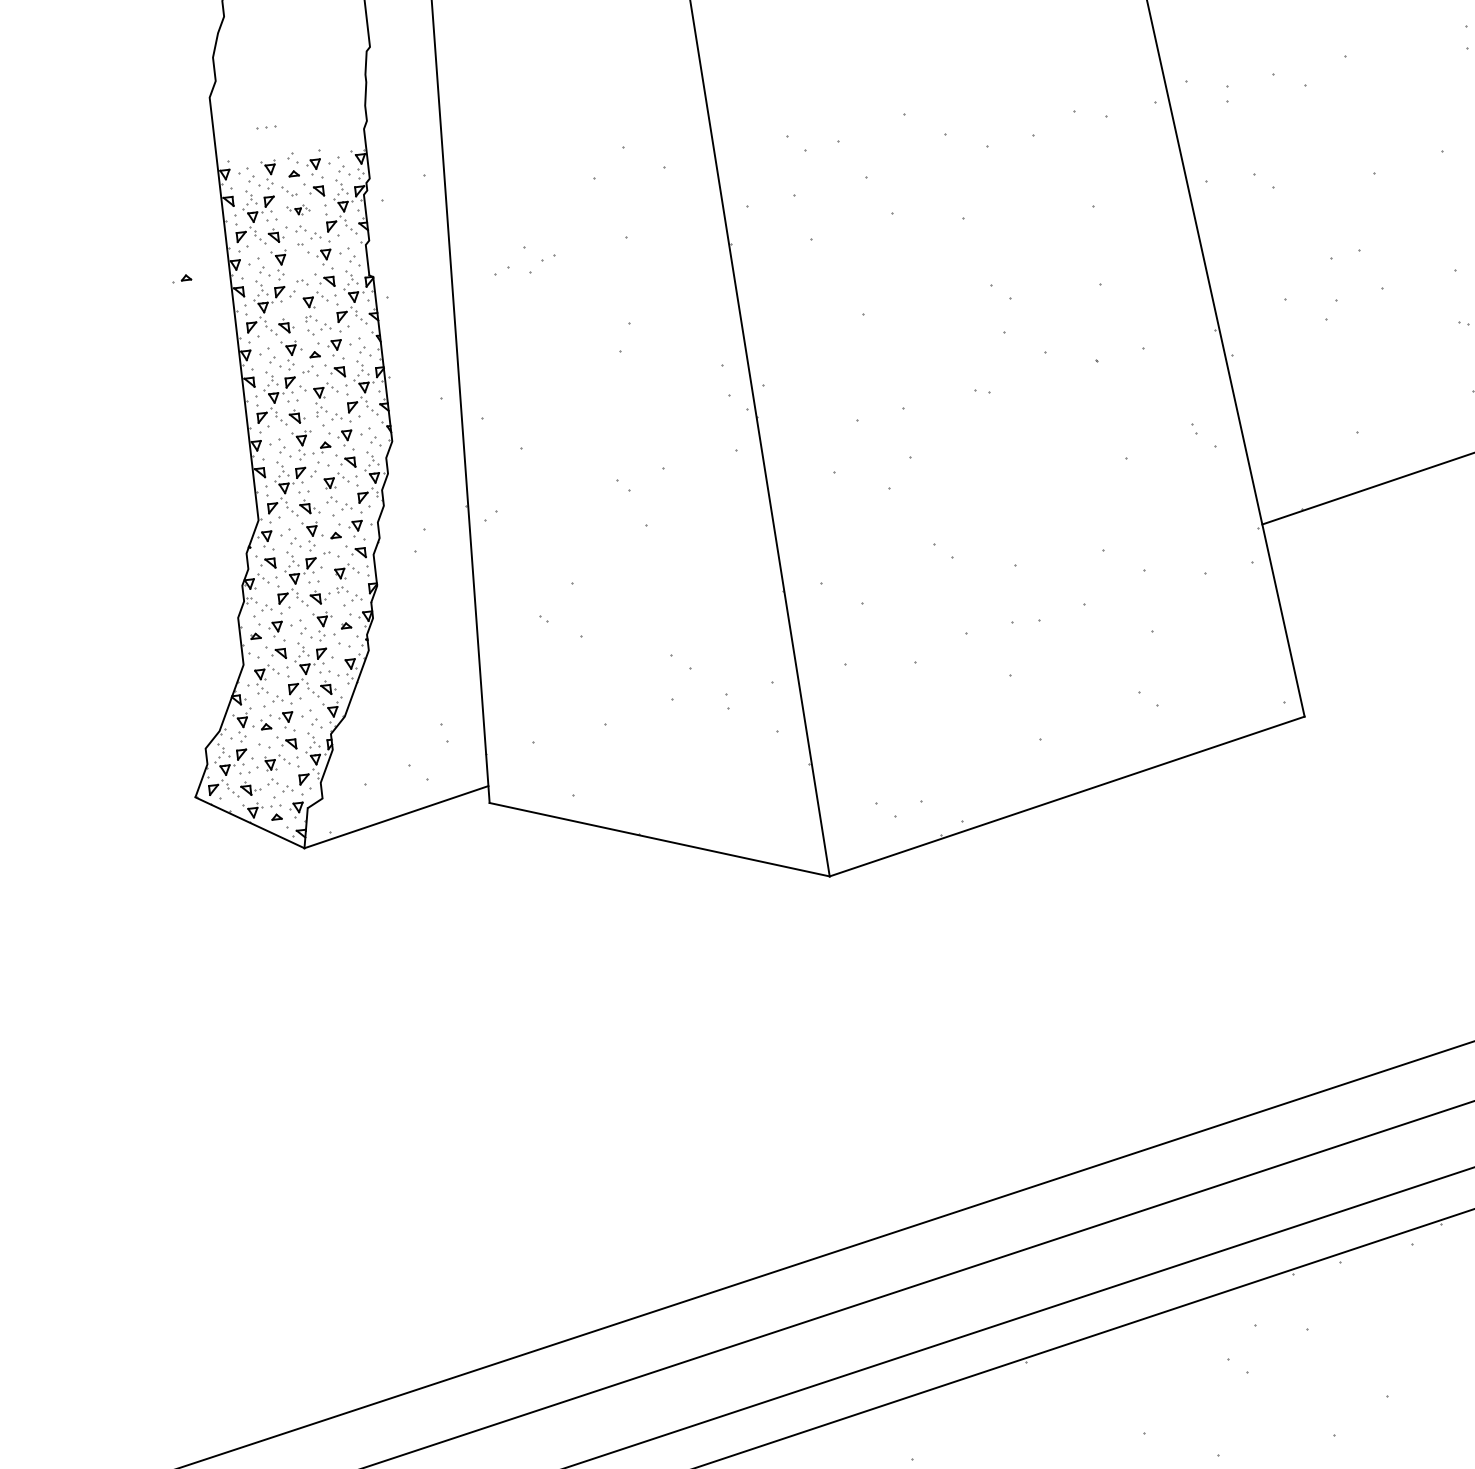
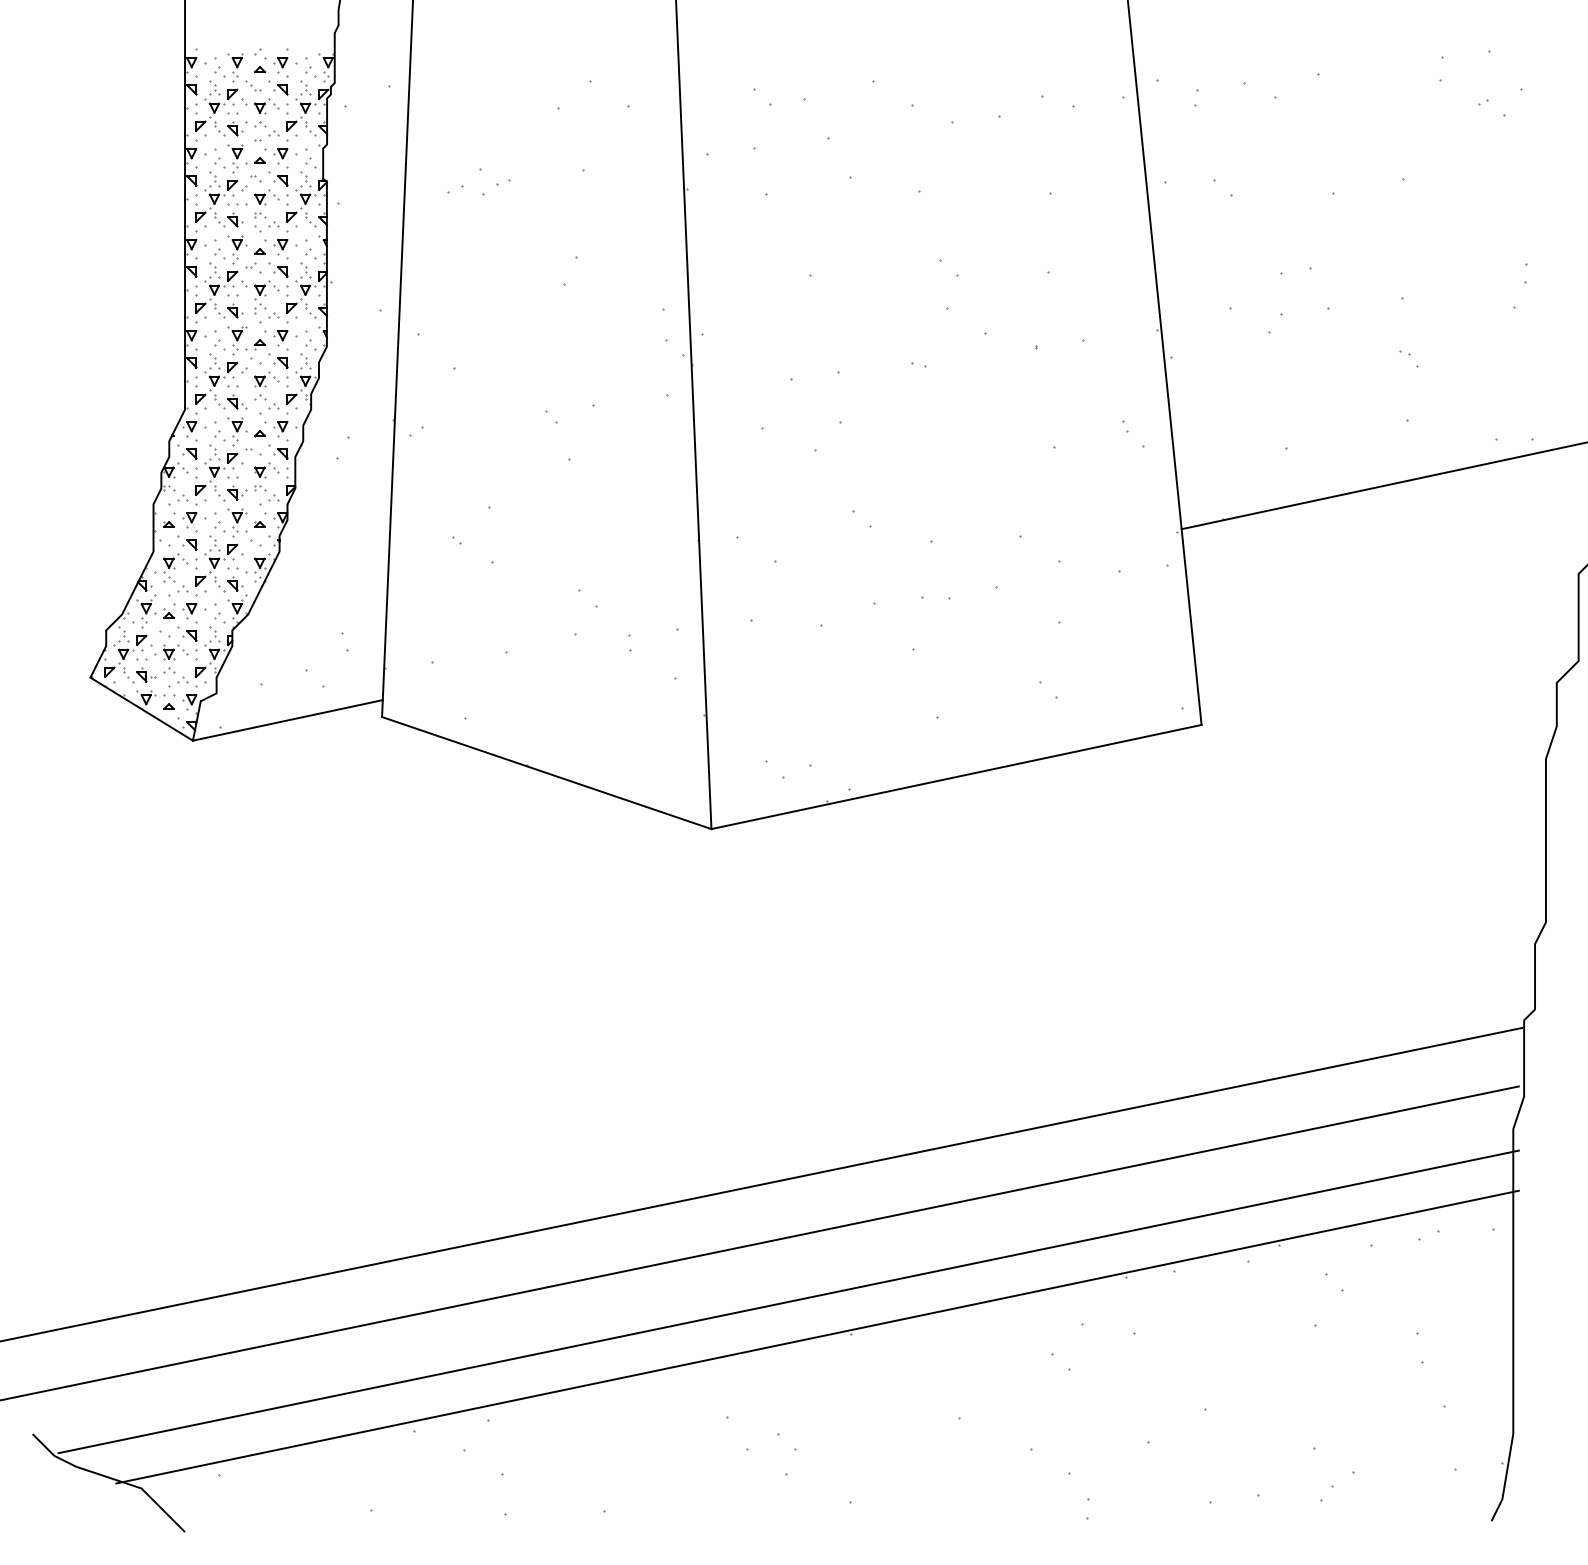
part: (265, 127) -> (237, 204), moved
part: (298, 210) -> (260, 106), size x1.67
part: (181, 278) -> (255, 160), moved

